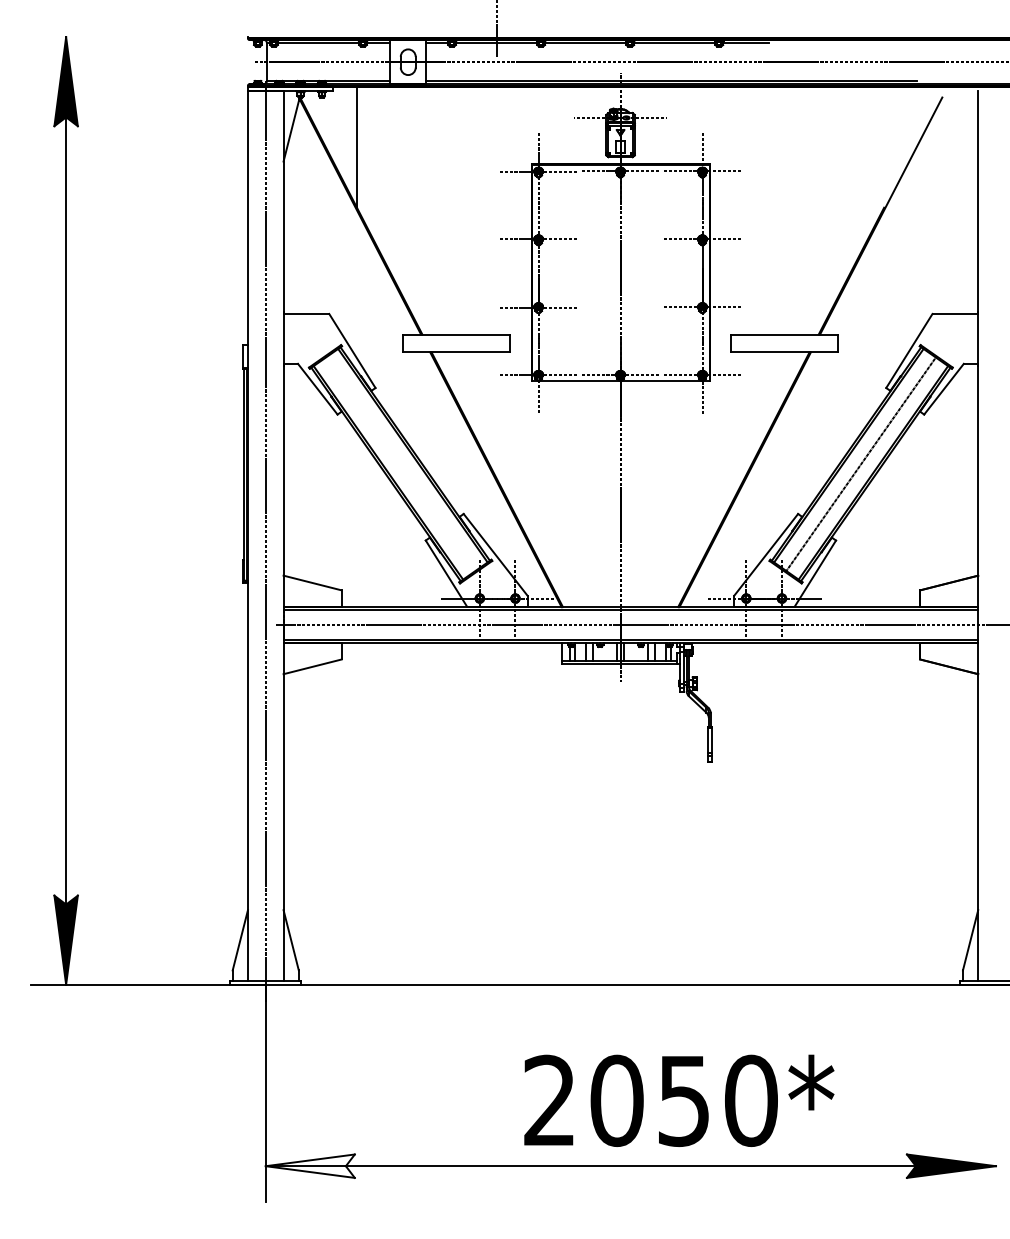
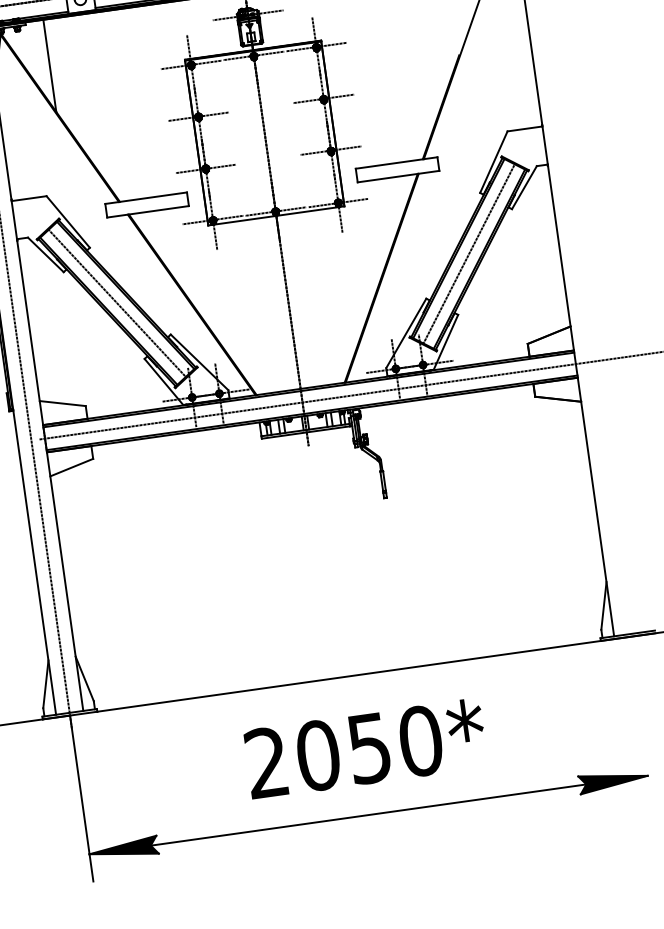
line: (400, 464) -> (117, 303), added
text: (679, 1100) -> (365, 748), moved
fill: (309, 1165) -> (122, 849), added

